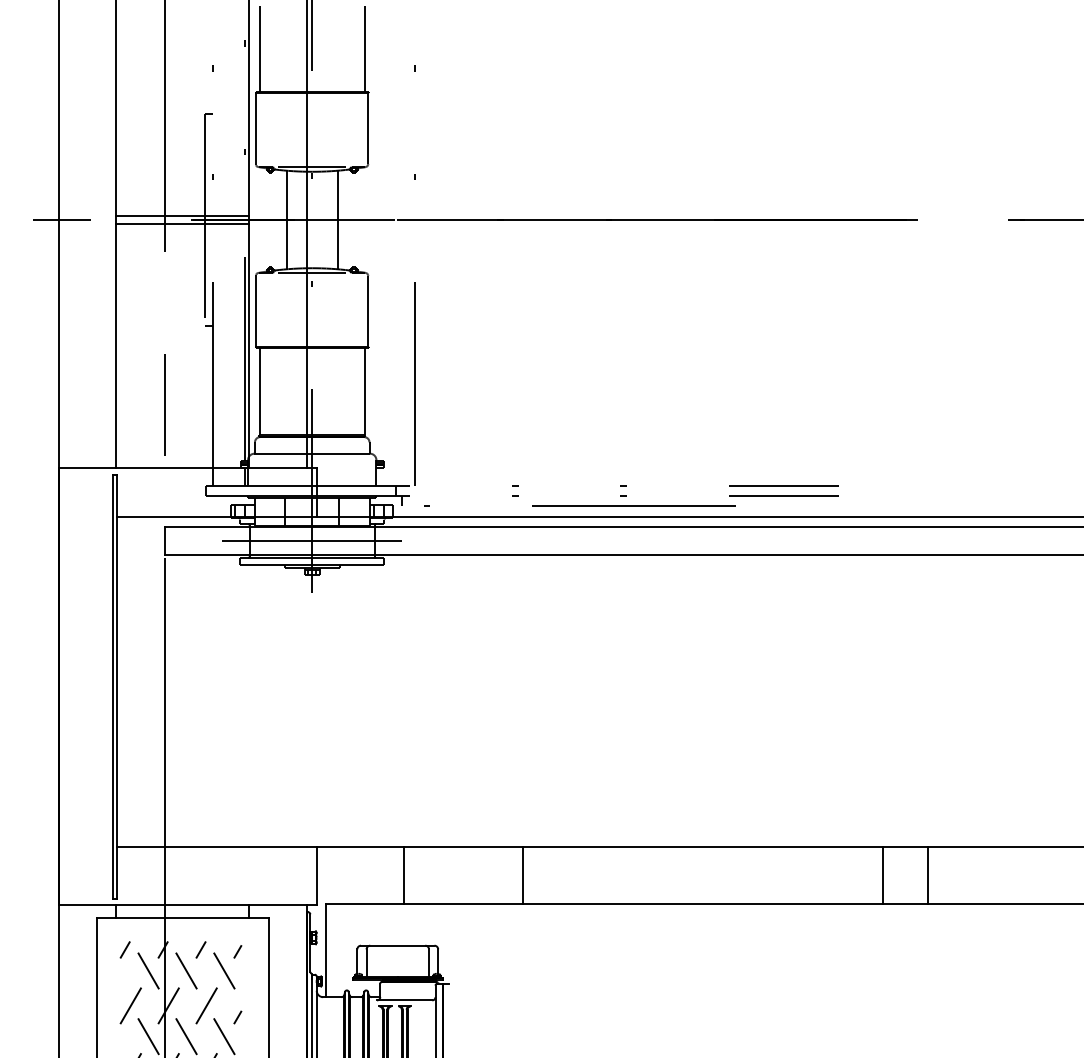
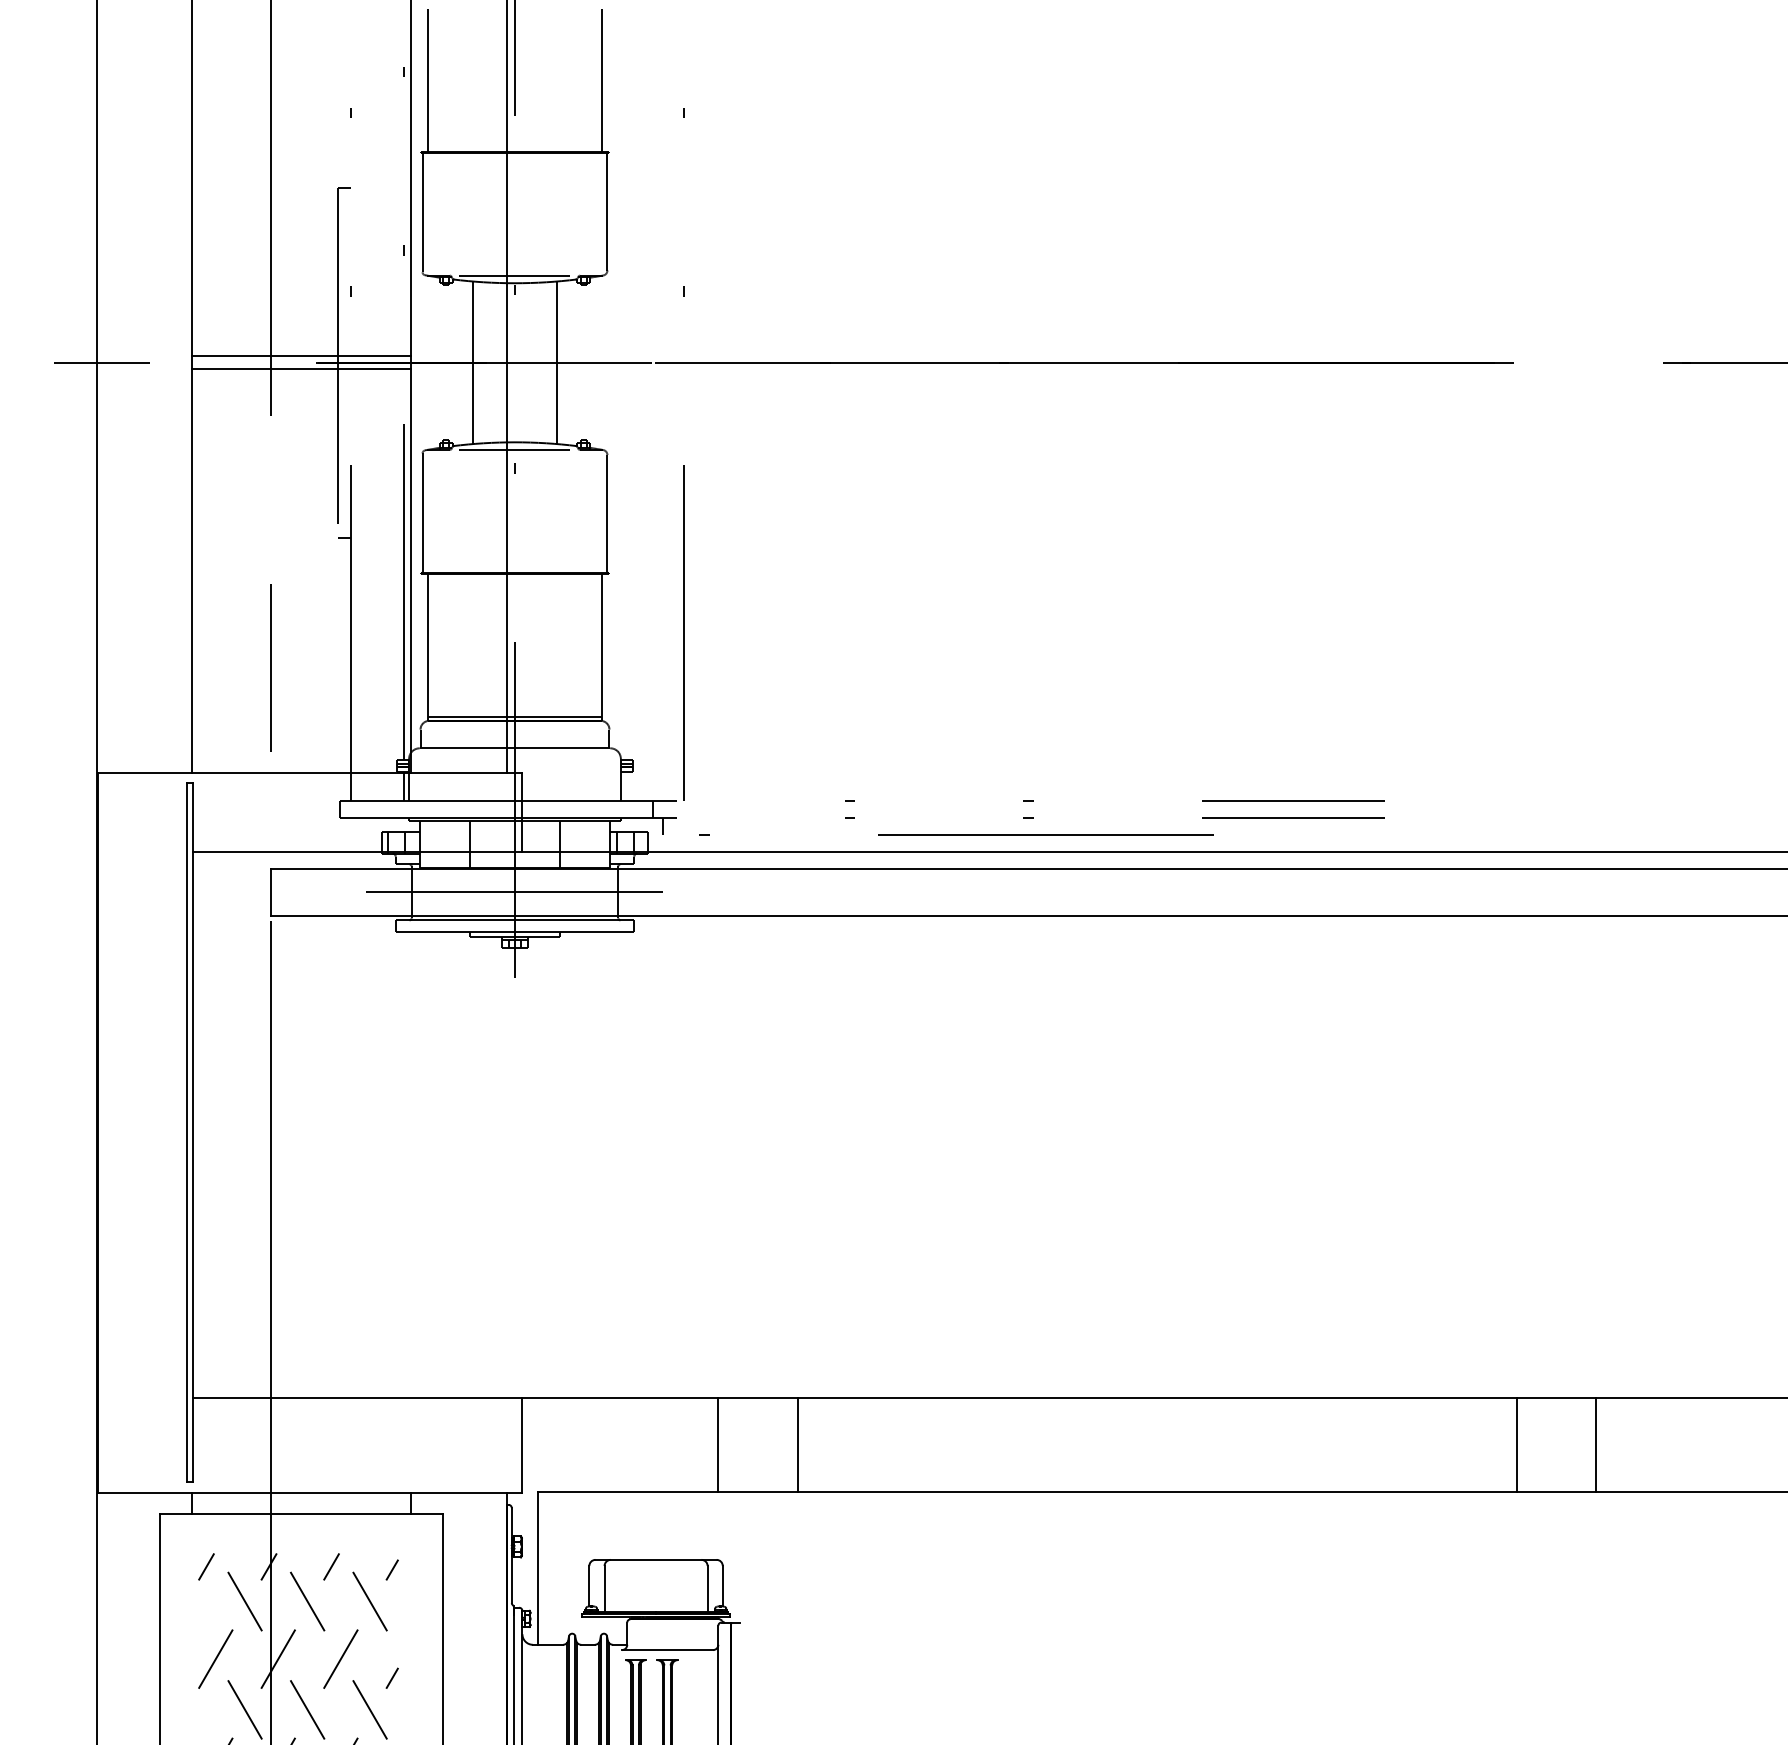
line: (403, 875) -> (718, 1444), moved
line: (522, 875) -> (797, 1444), moved
line: (882, 875) -> (1516, 1444), moved
line: (927, 875) -> (1595, 1444), moved

